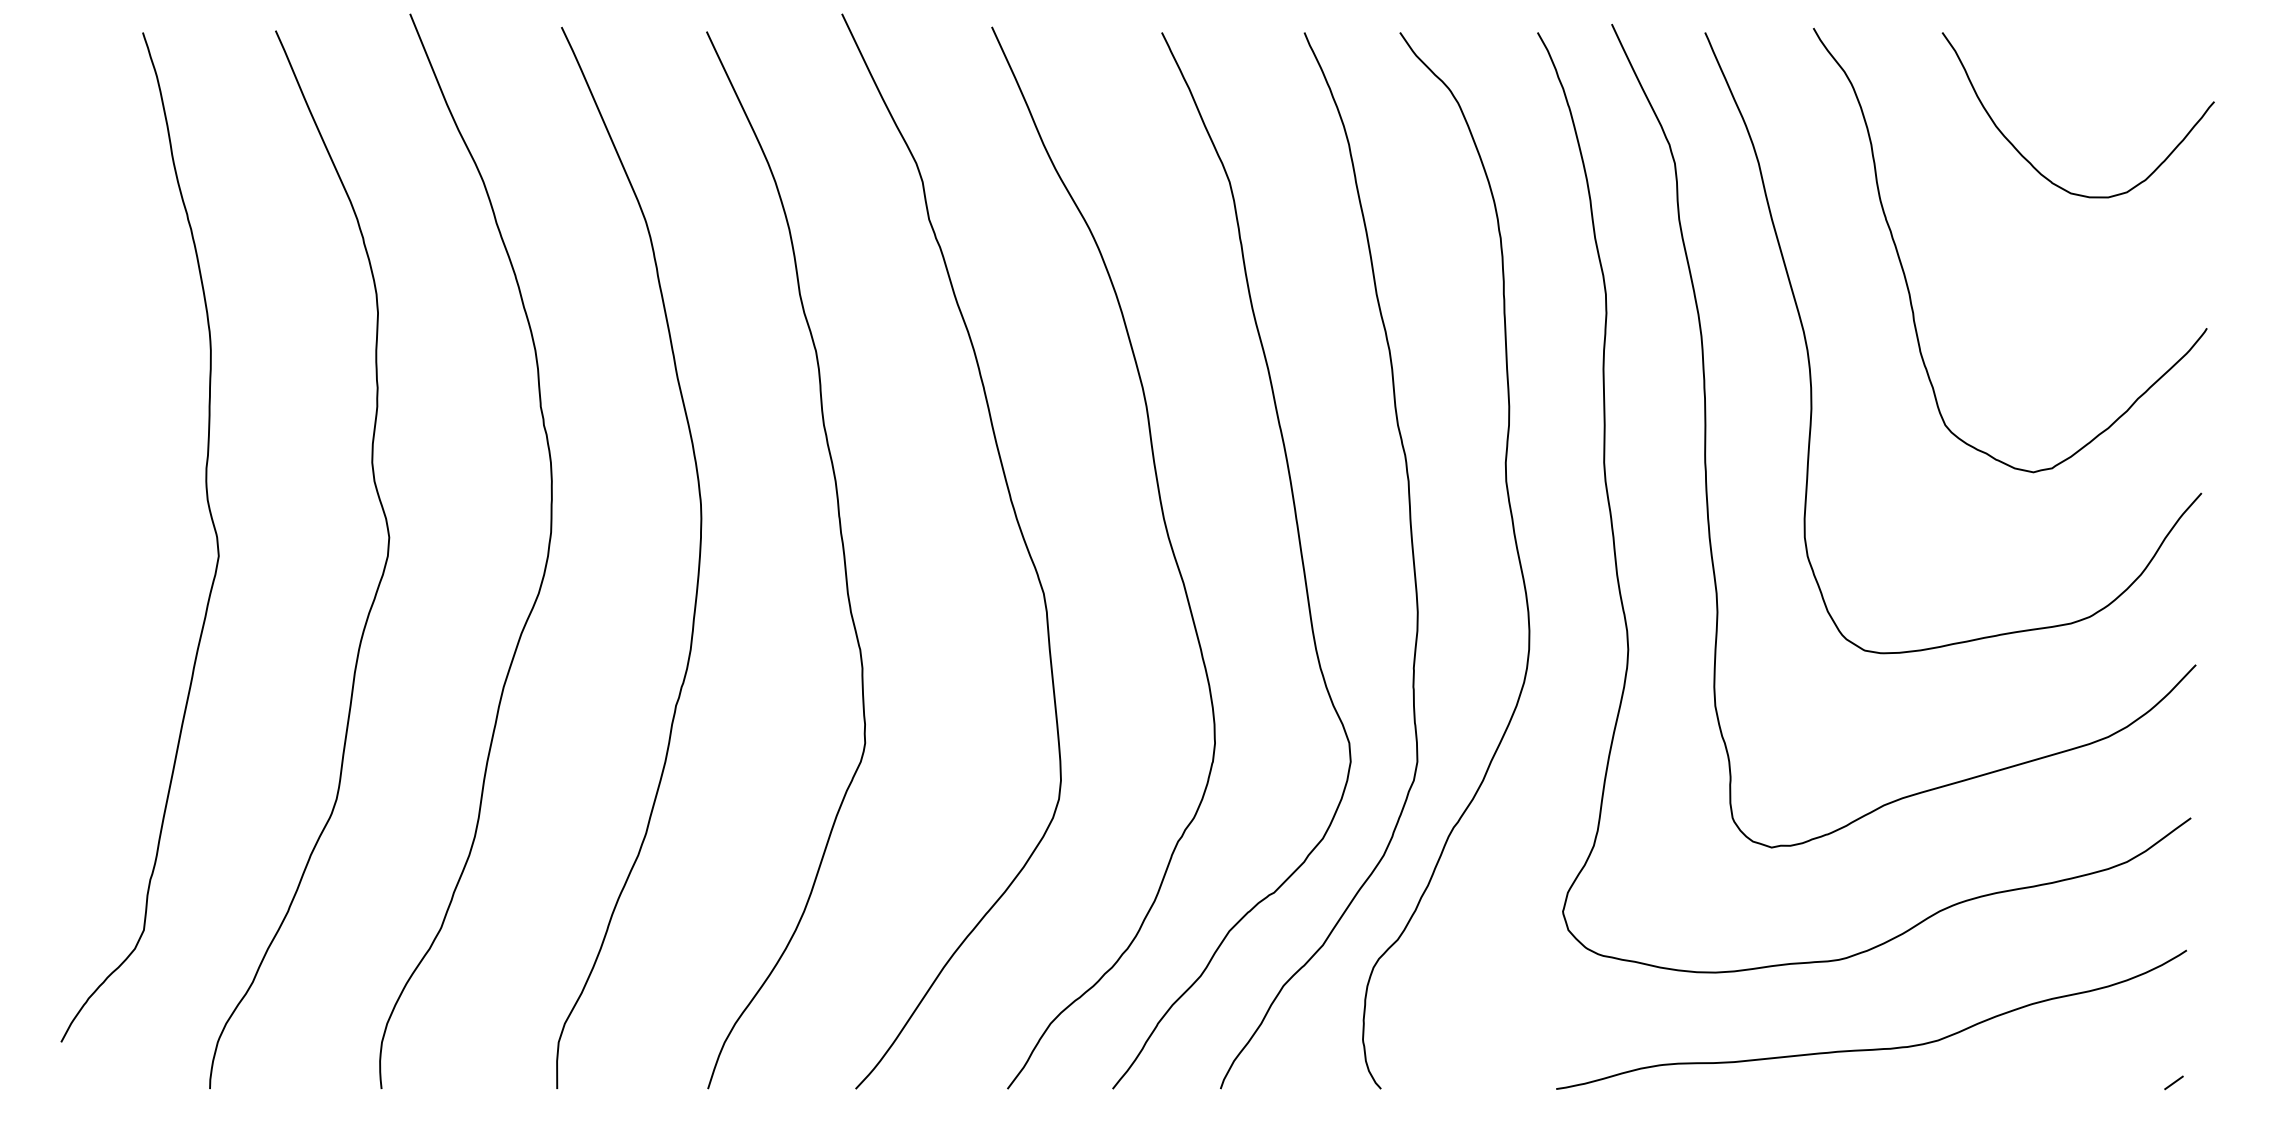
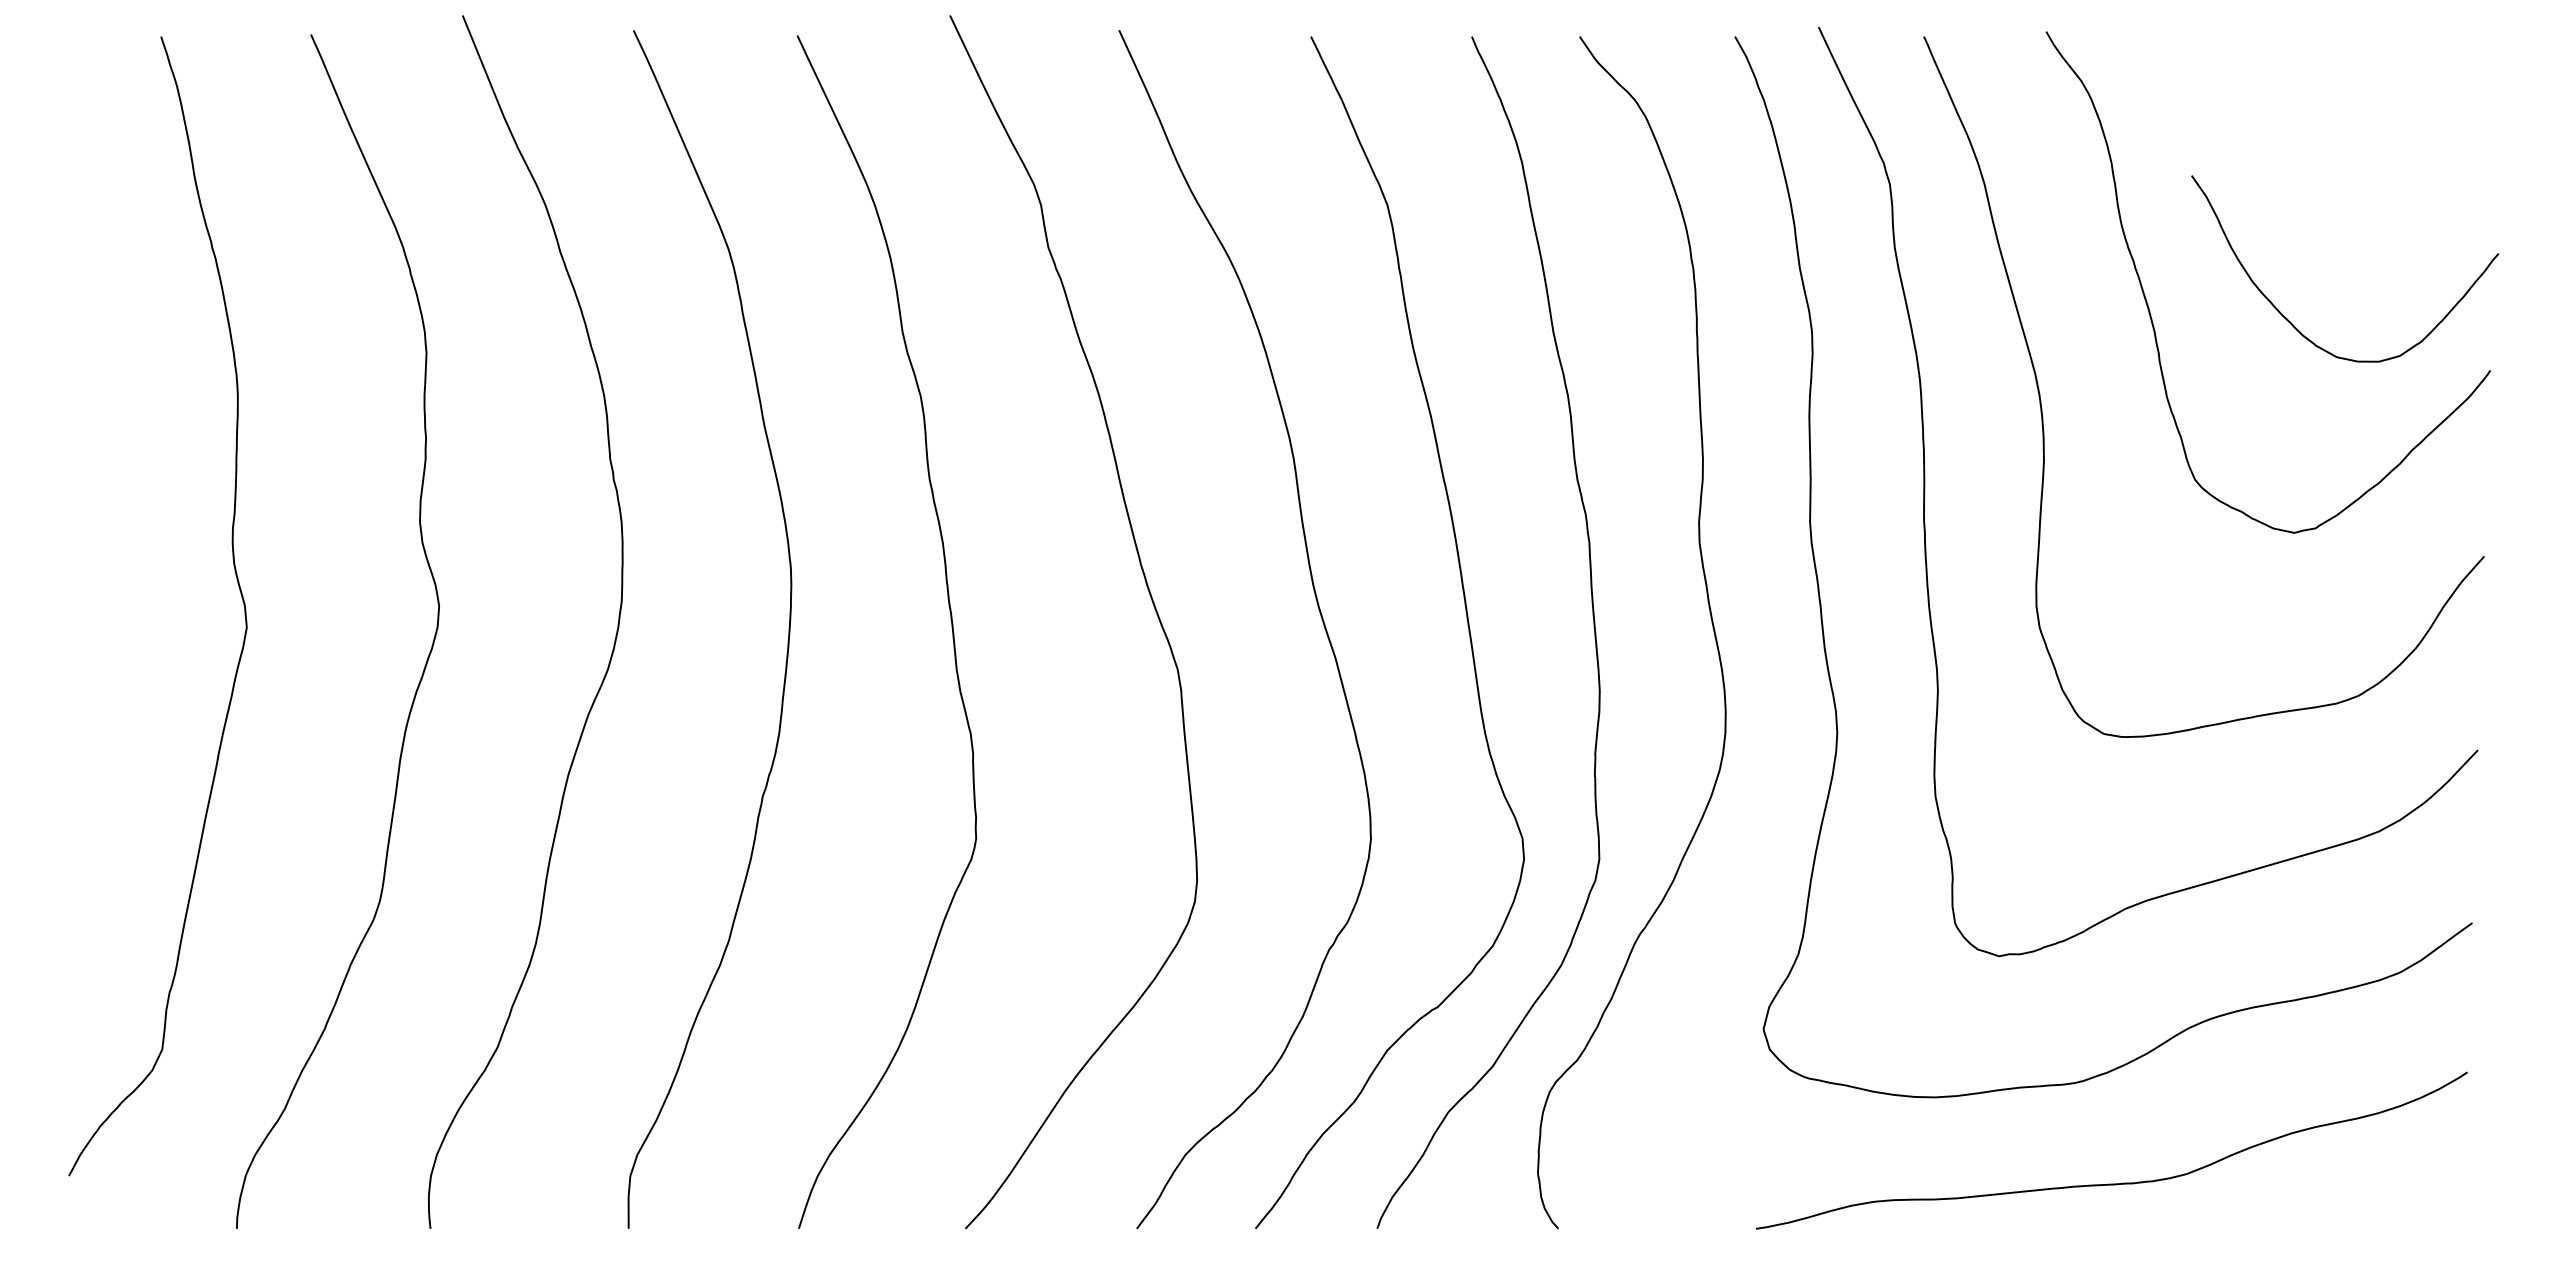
curve: (2030, 162) -> (2291, 322), moved
line: (2173, 1082) -> (2452, 1221), removed

